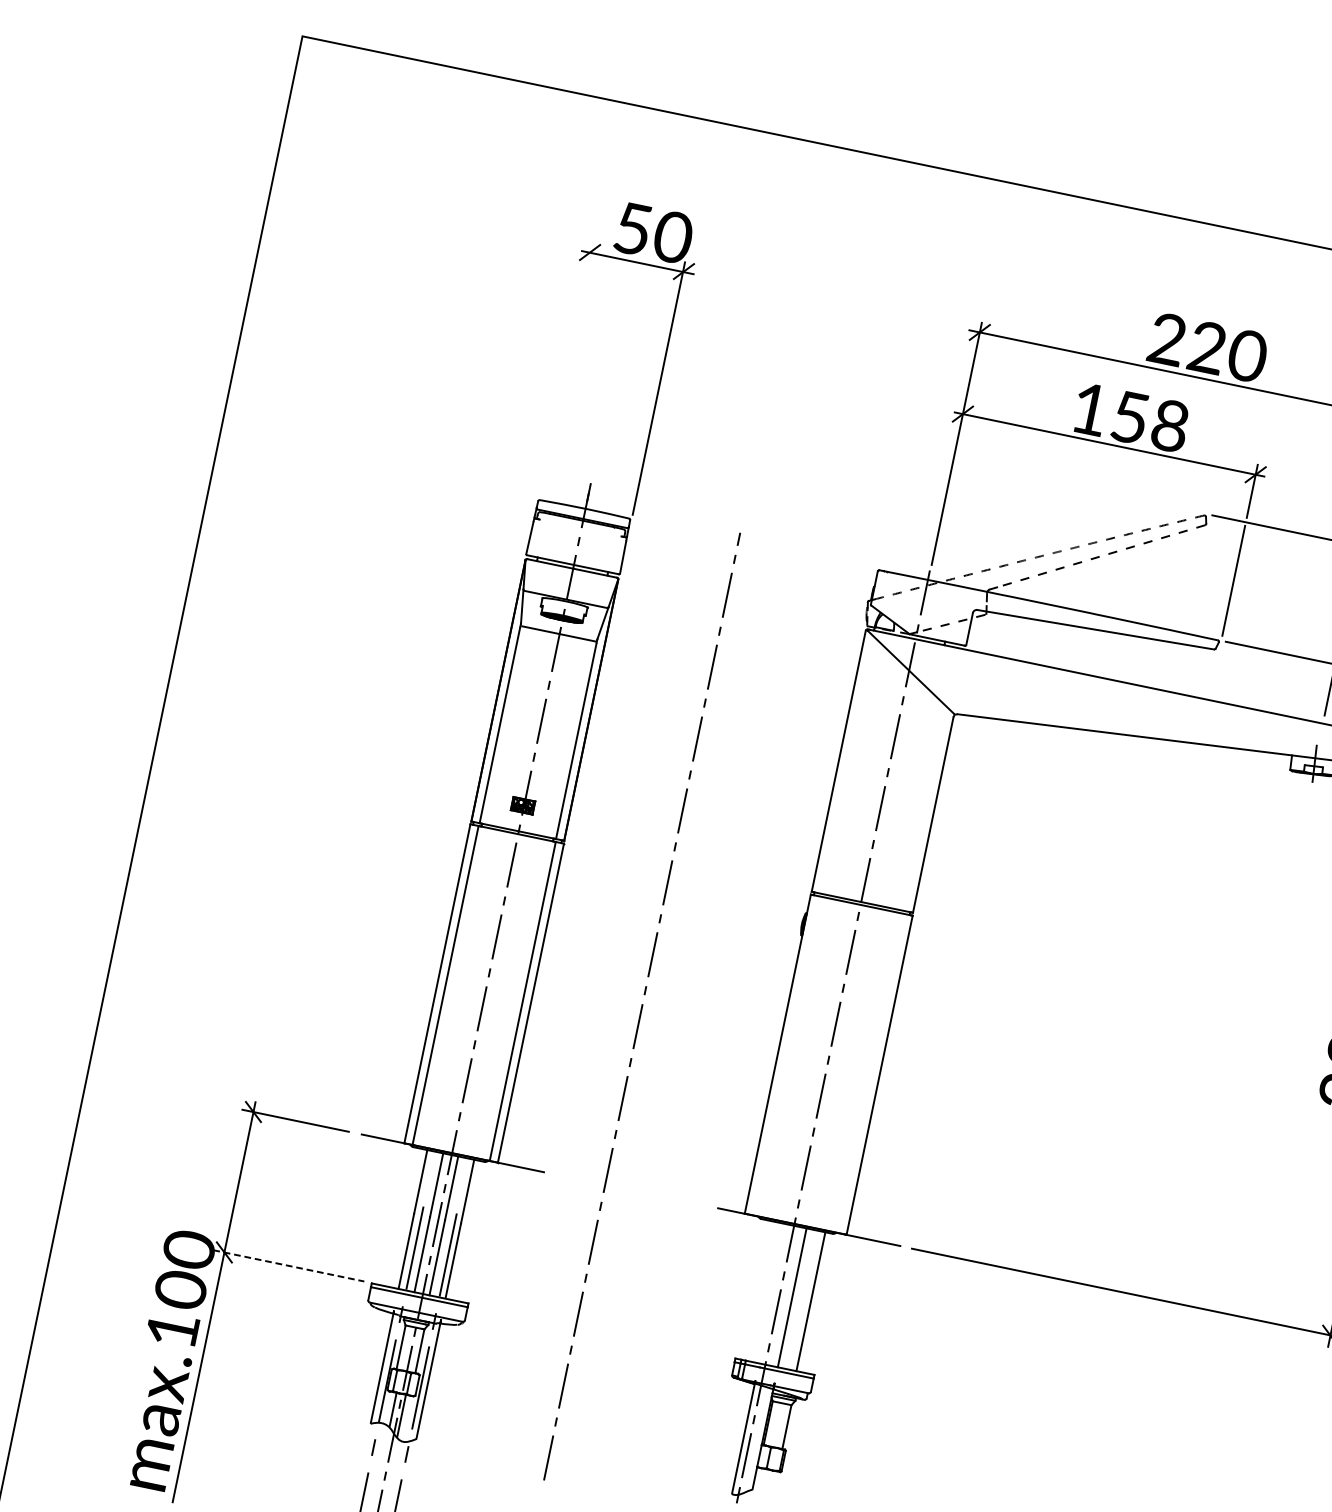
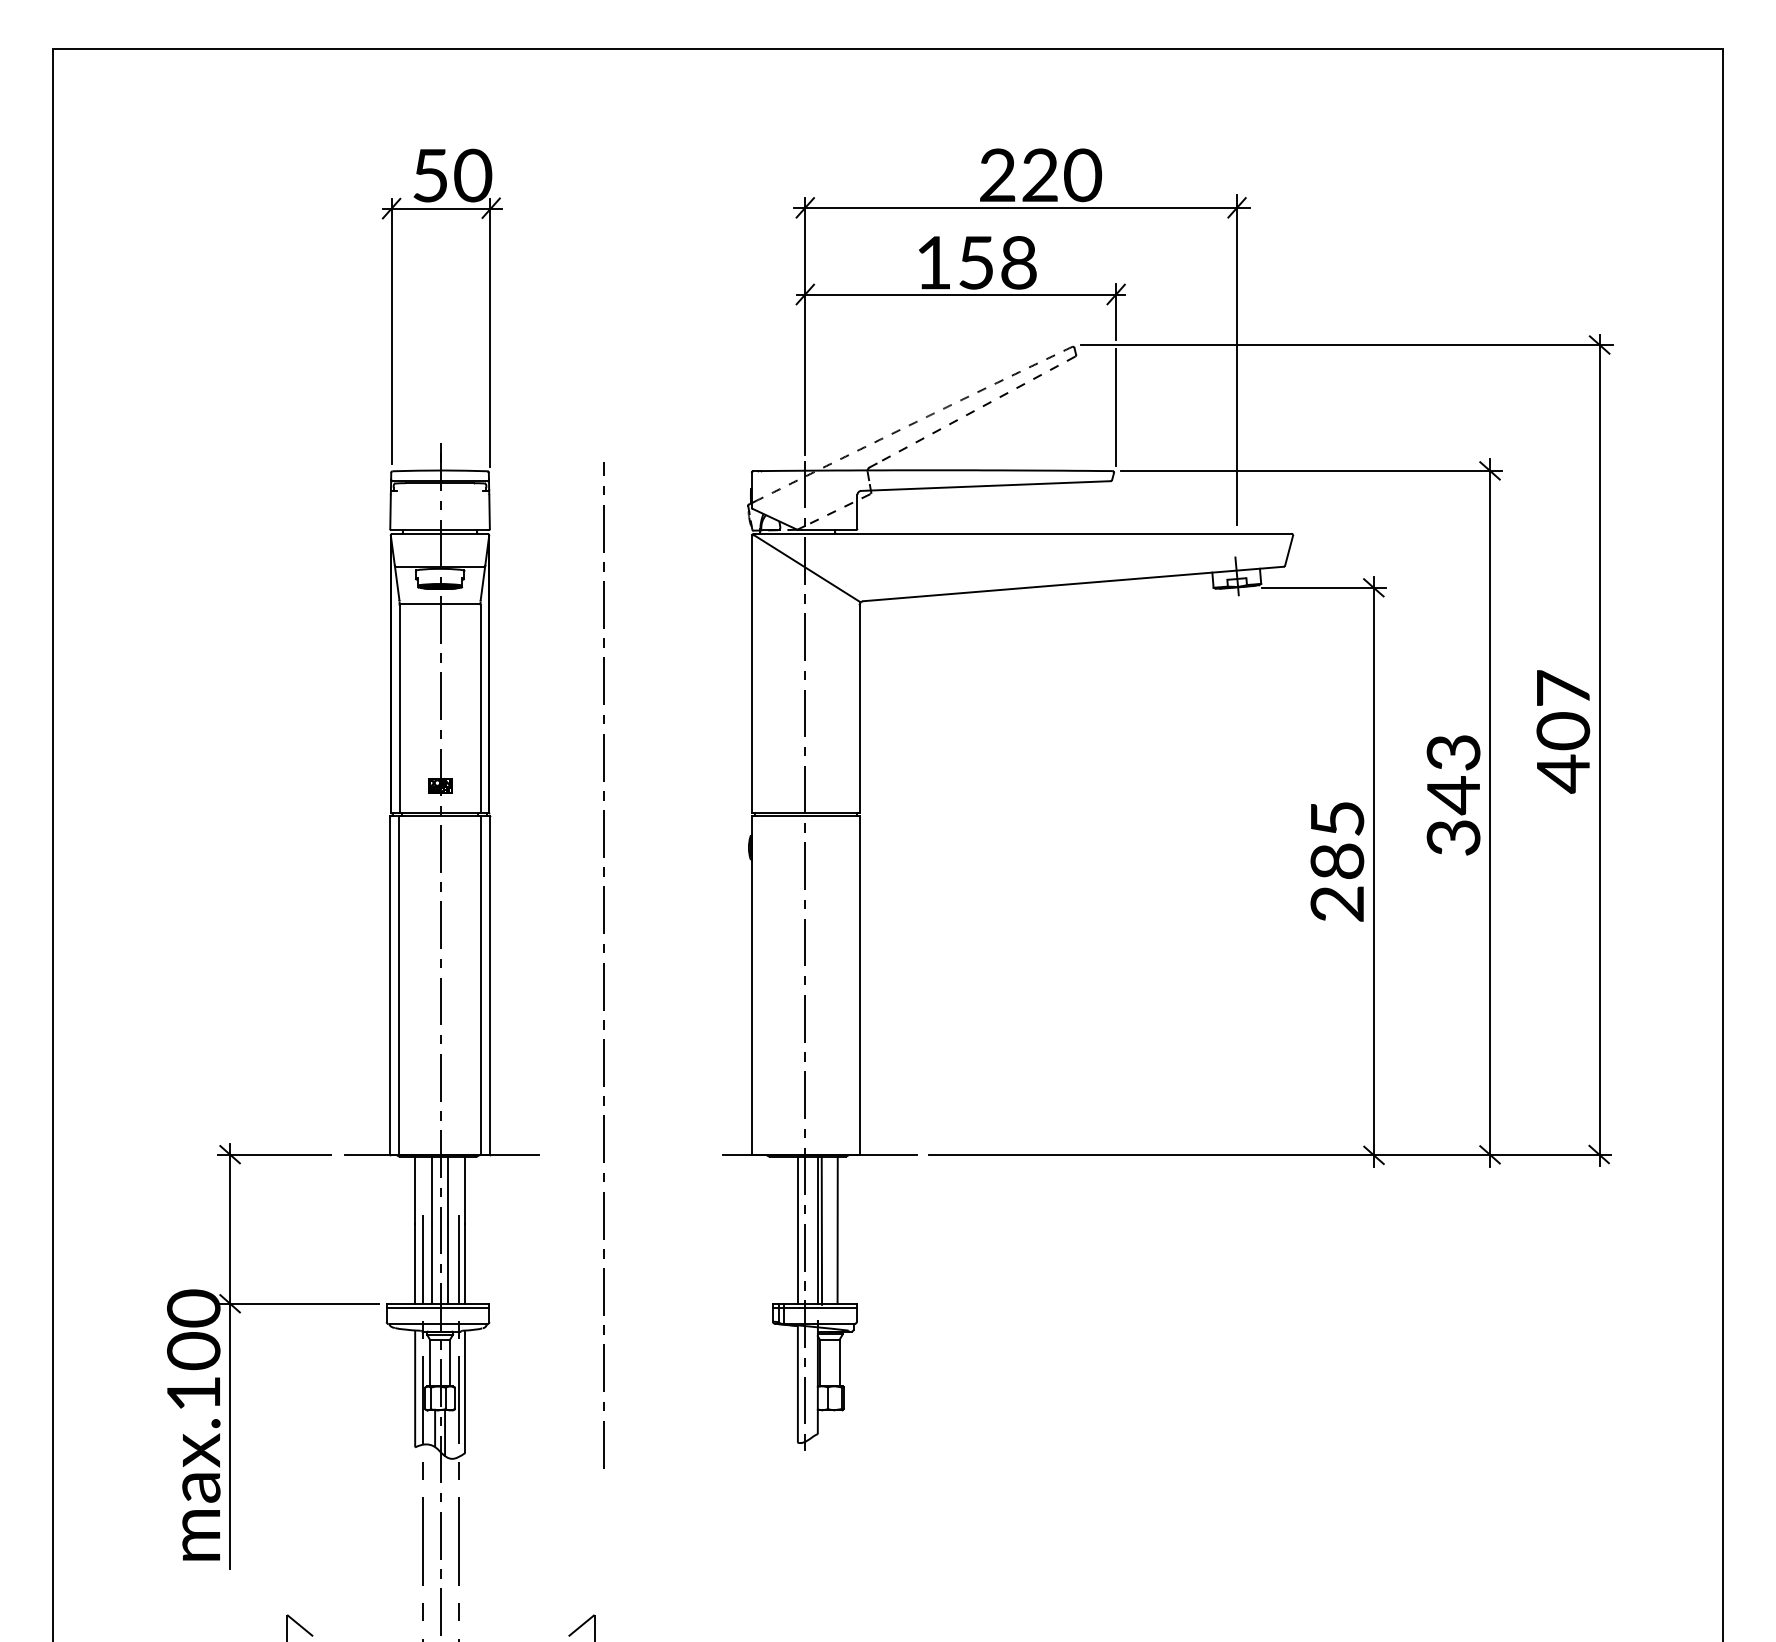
line: (566, 368) -> (391, 331), added
line: (289, 1265) -> (299, 1303), dashed -> solid
line: (773, 1294) -> (797, 1230), added
line: (795, 1298) -> (821, 1230), added

